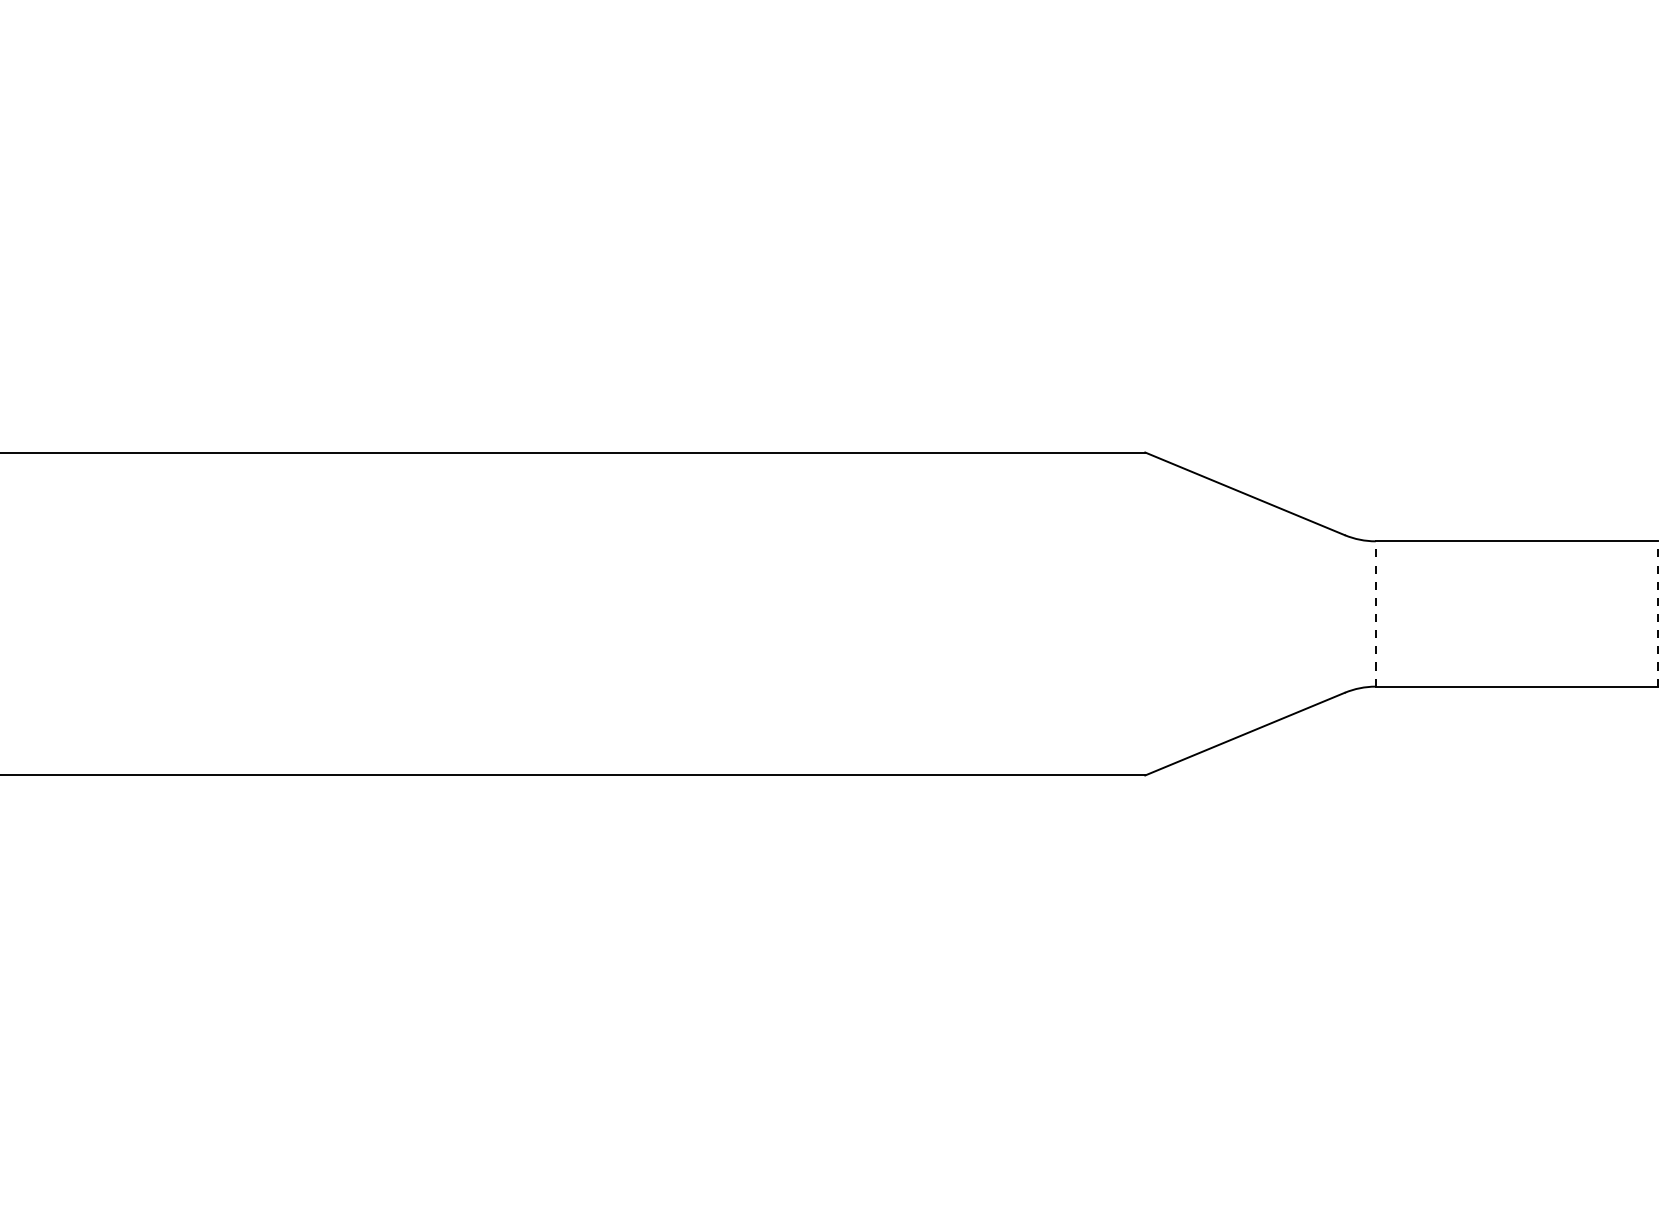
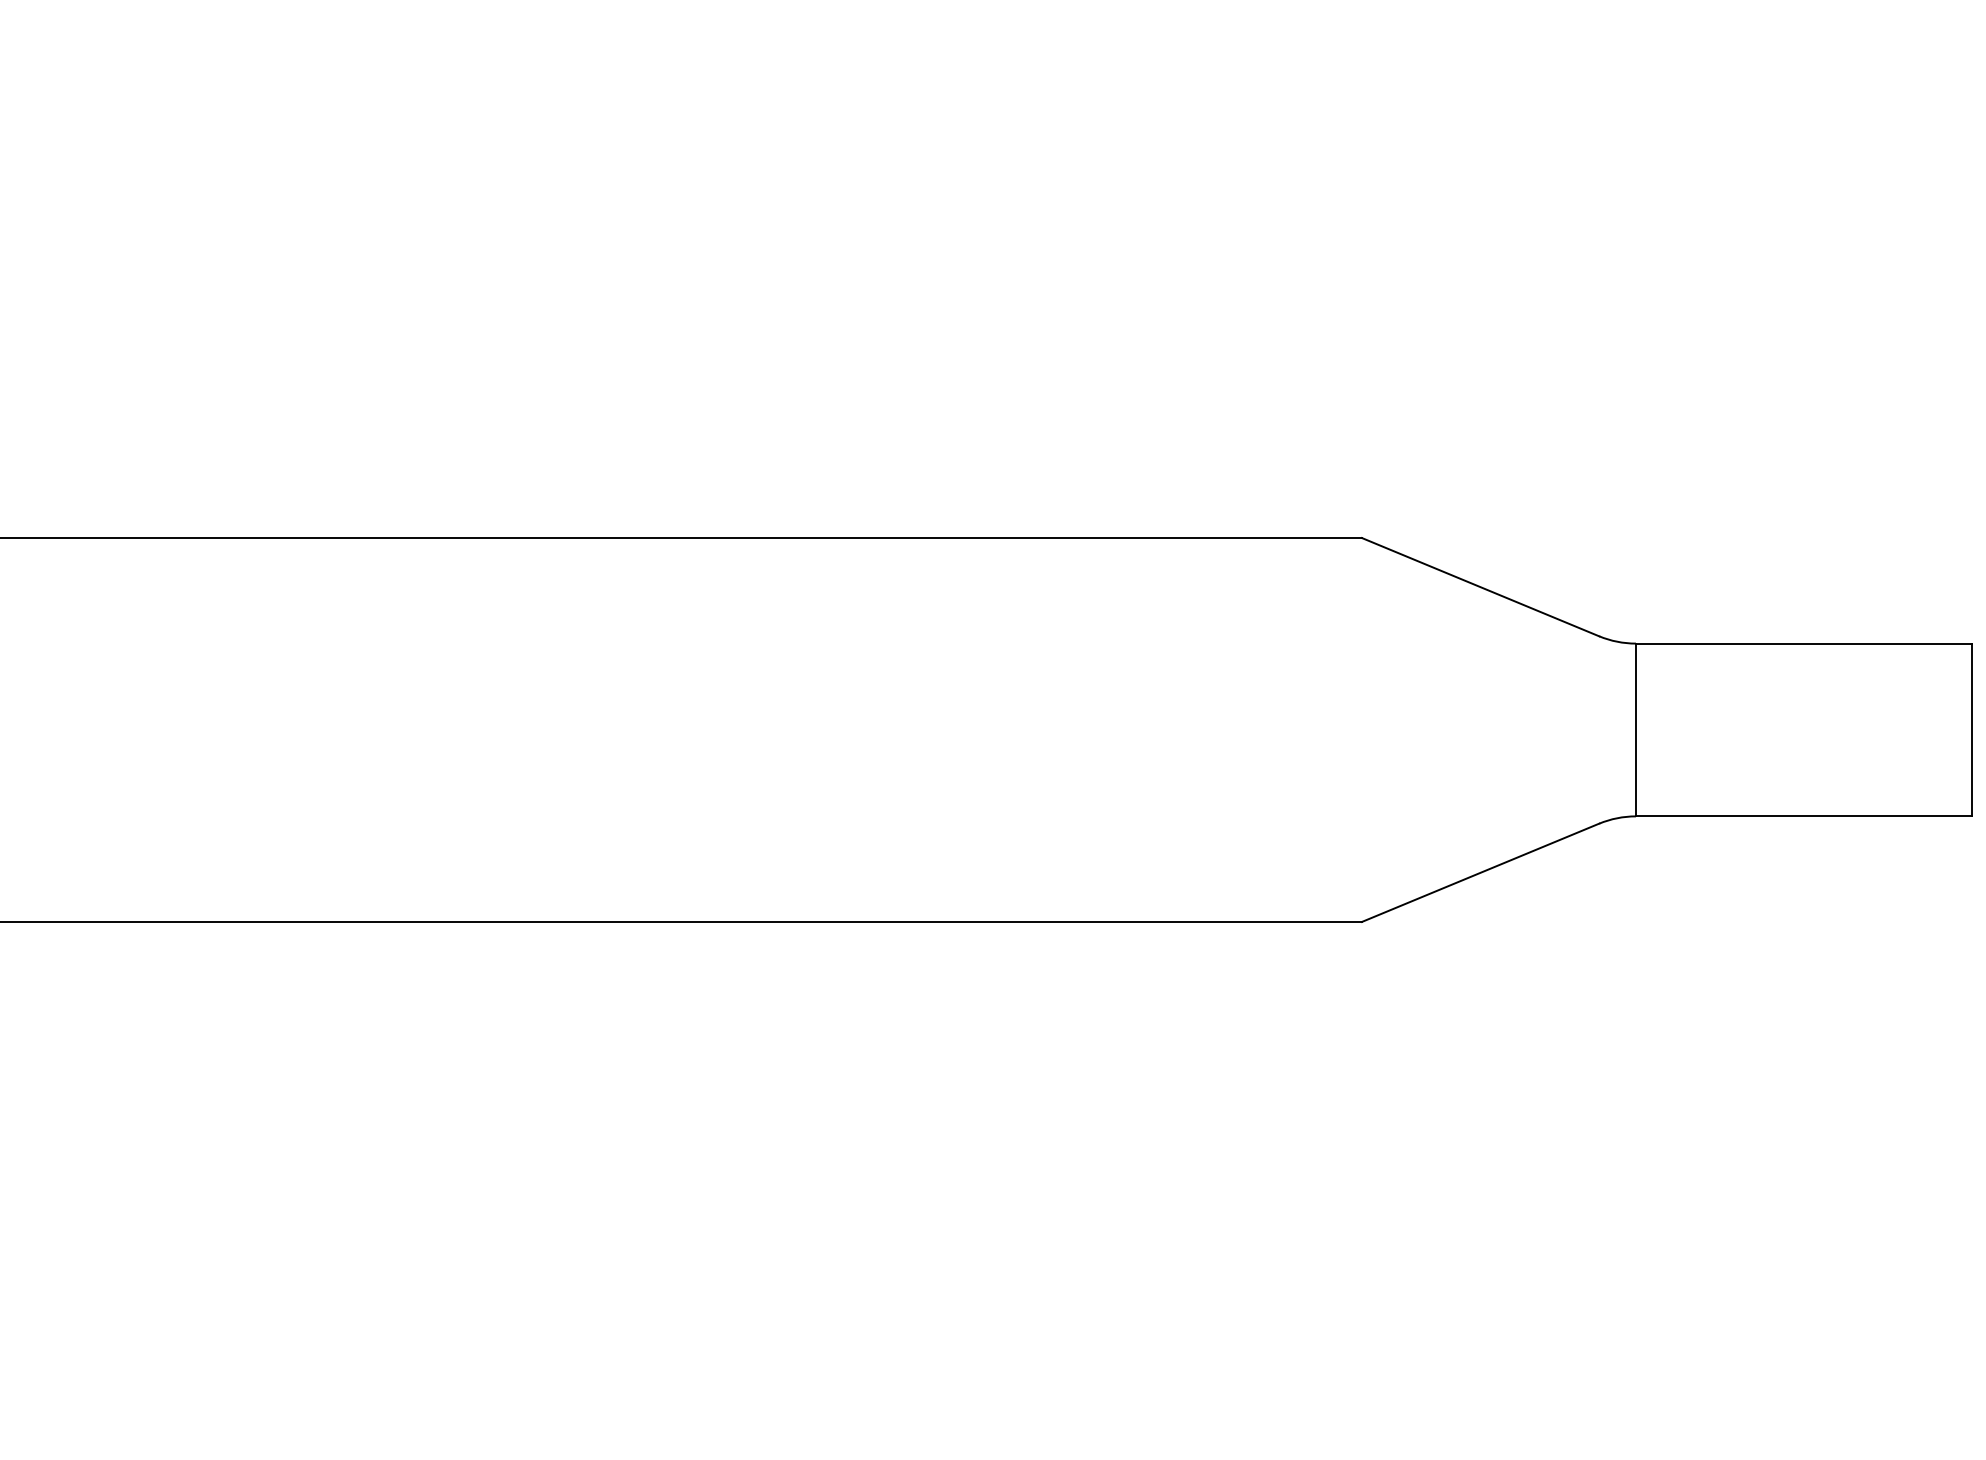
line: (1375, 614) -> (1635, 730), dashed -> solid
line: (1658, 614) -> (1972, 730), dashed -> solid

